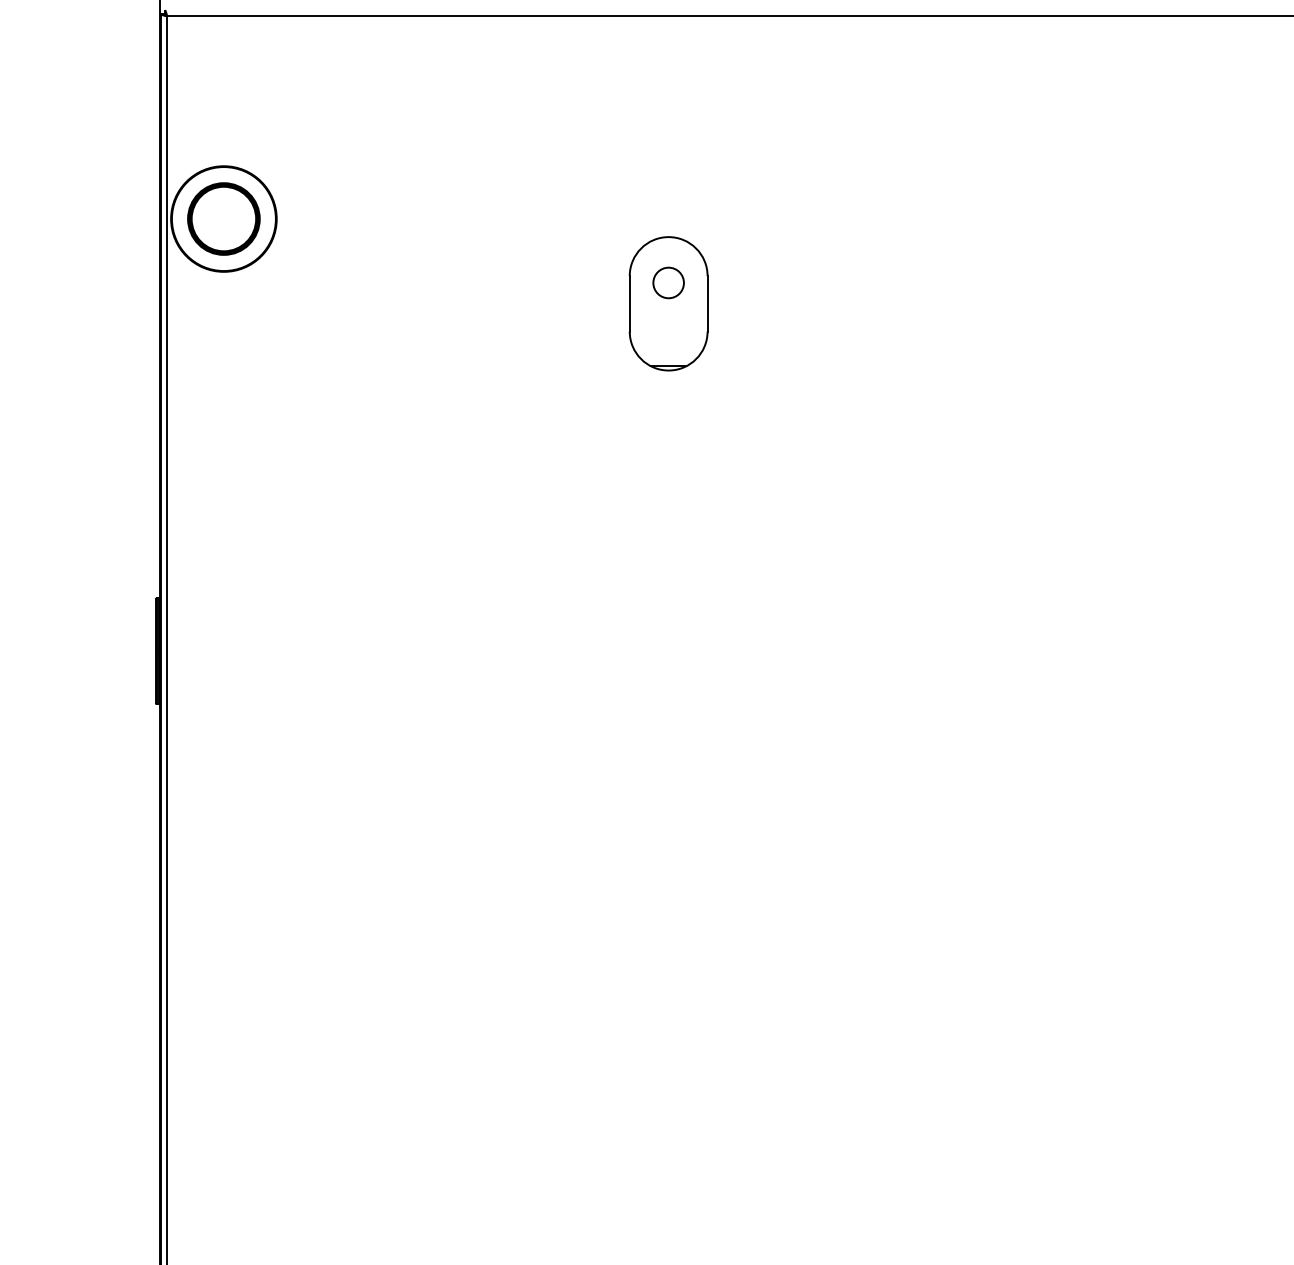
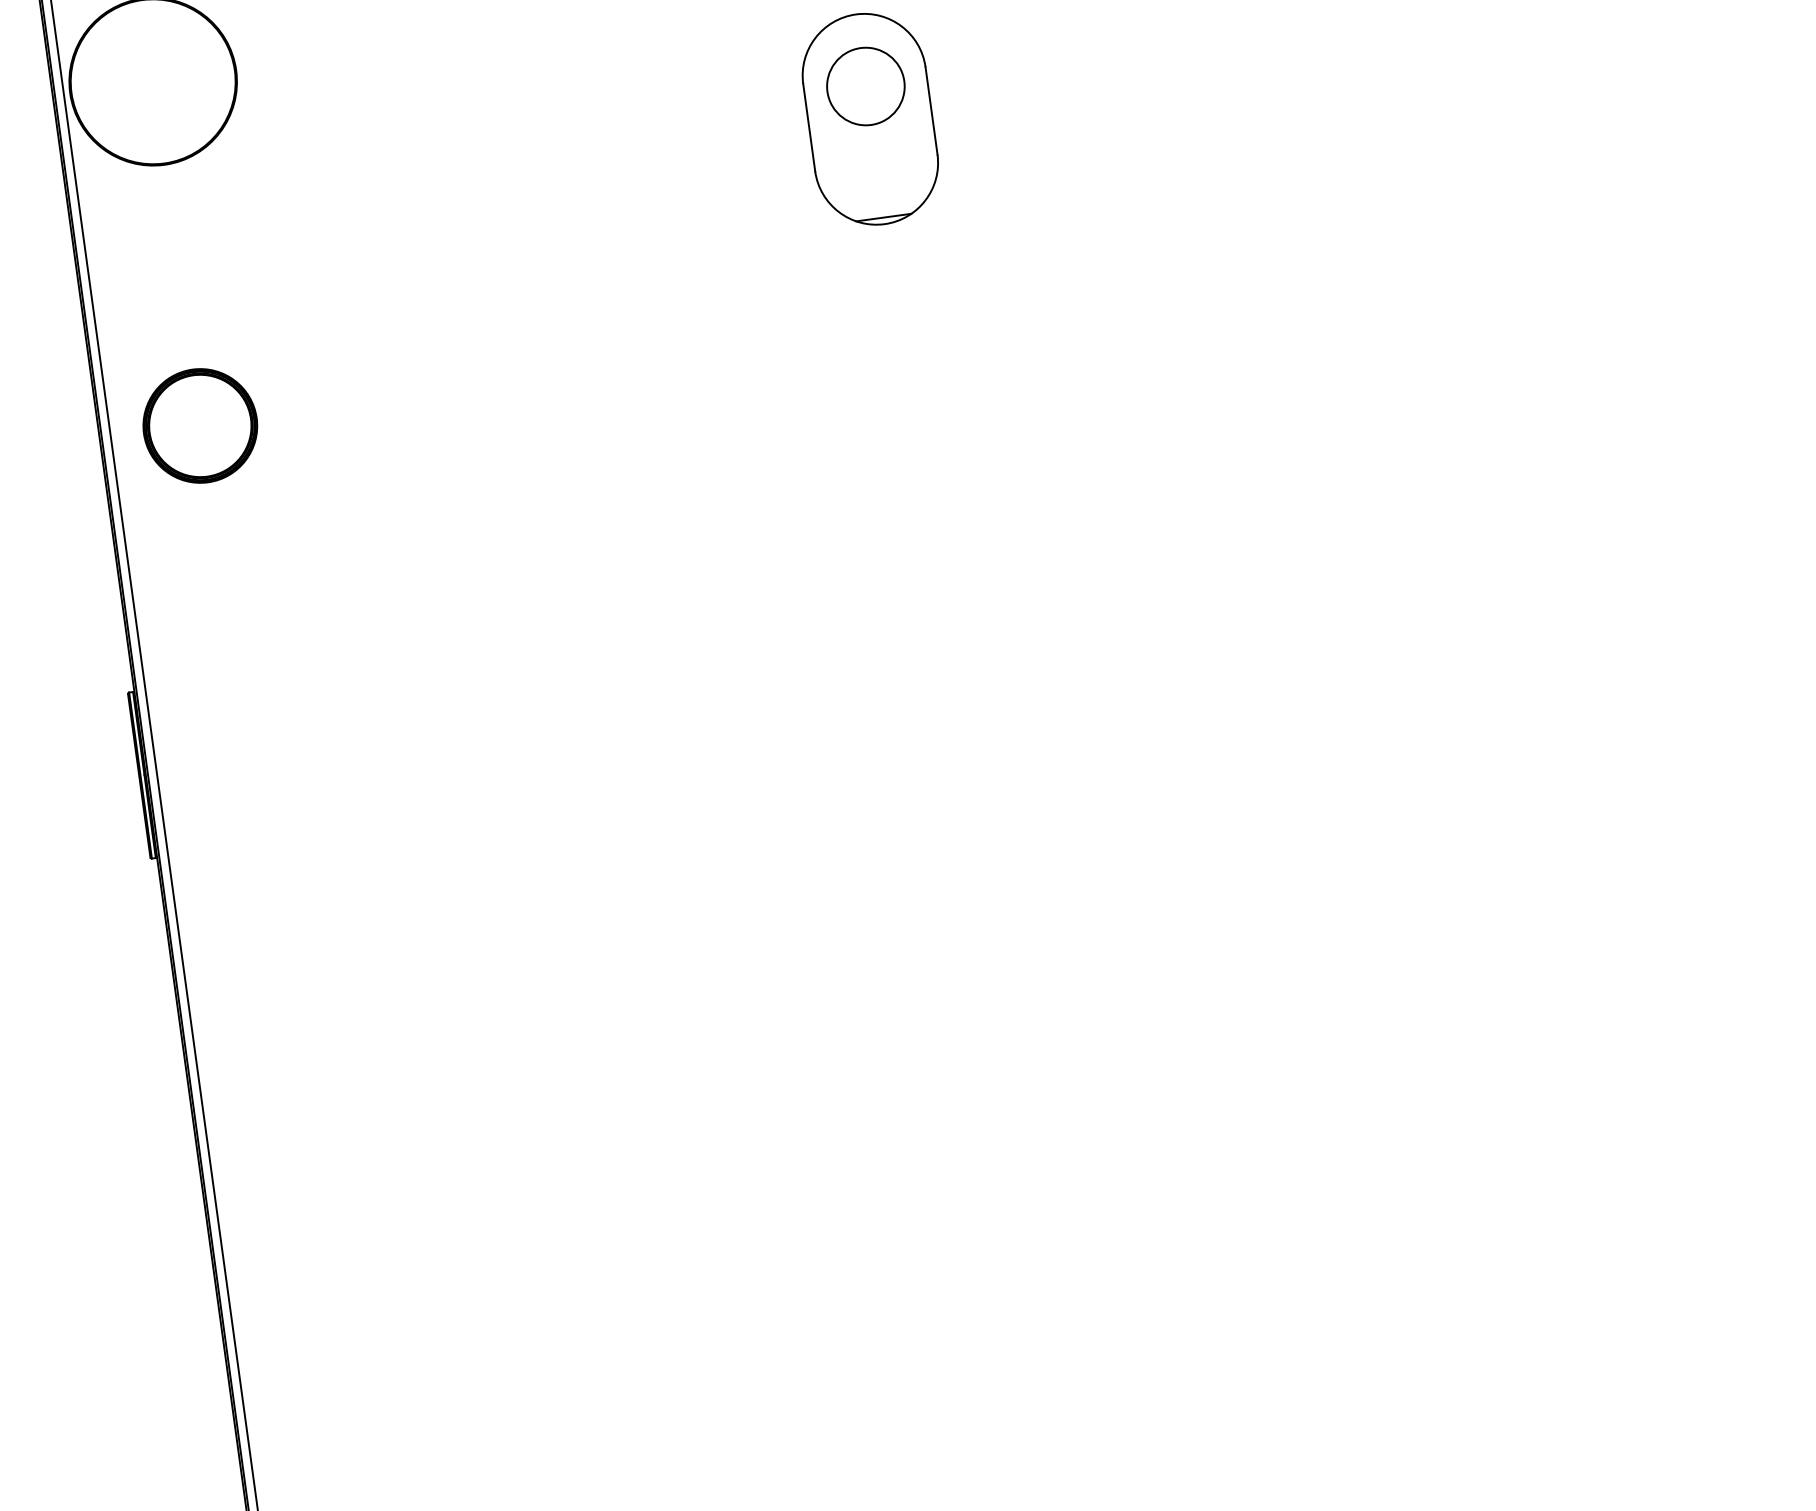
part: (223, 218) -> (199, 425), moved
circle: (668, 282) -> (865, 85), size x1.6

